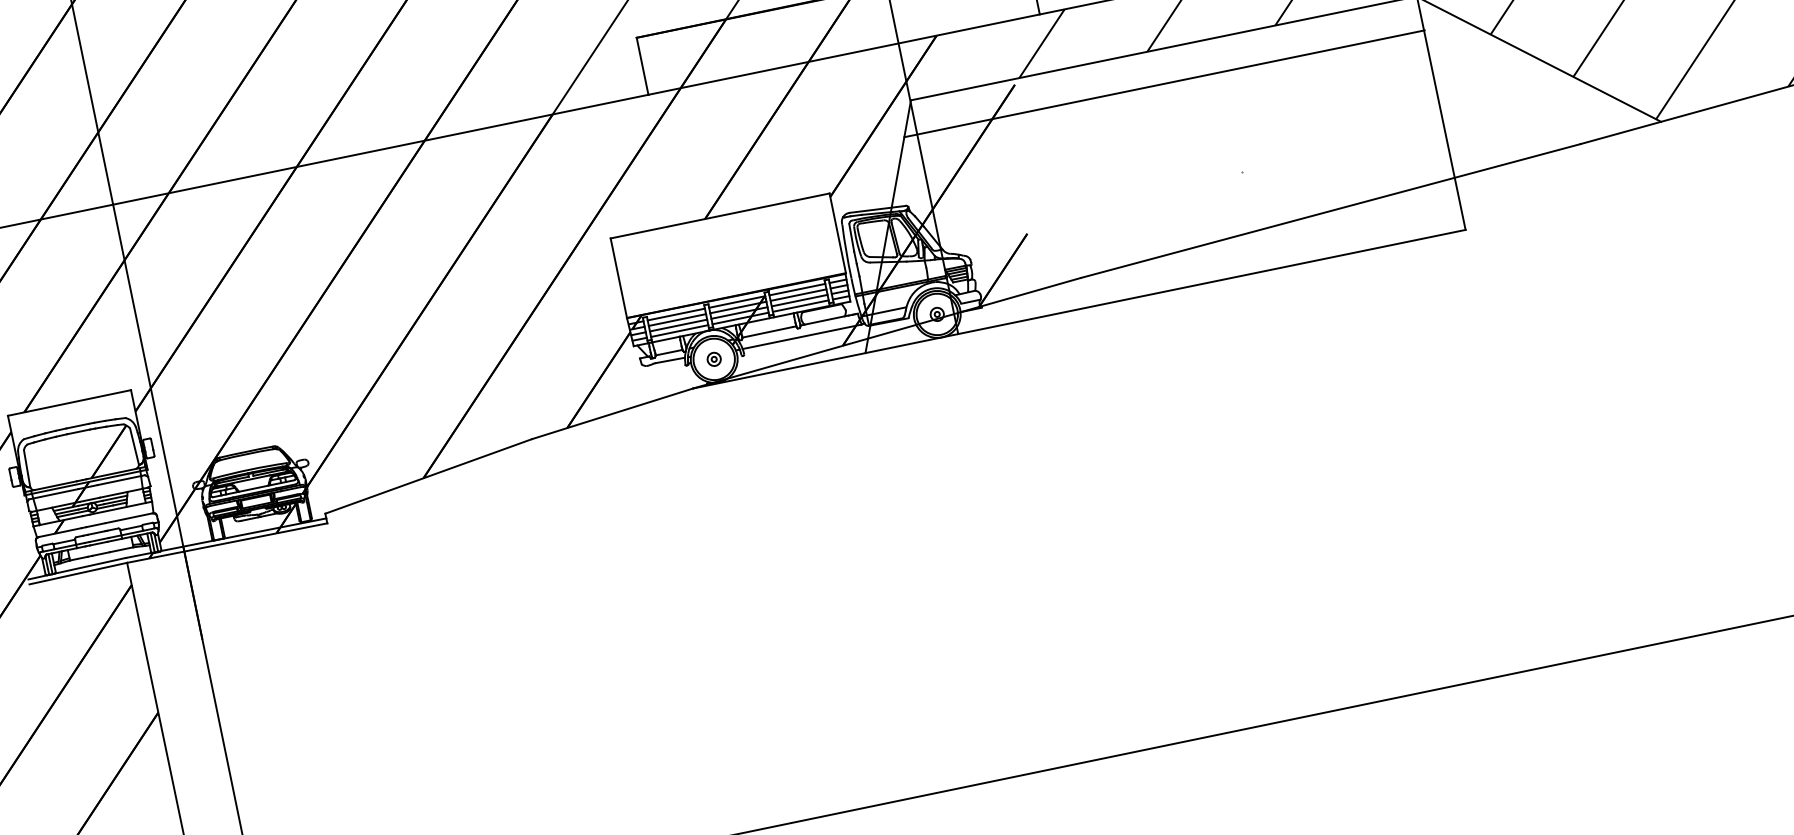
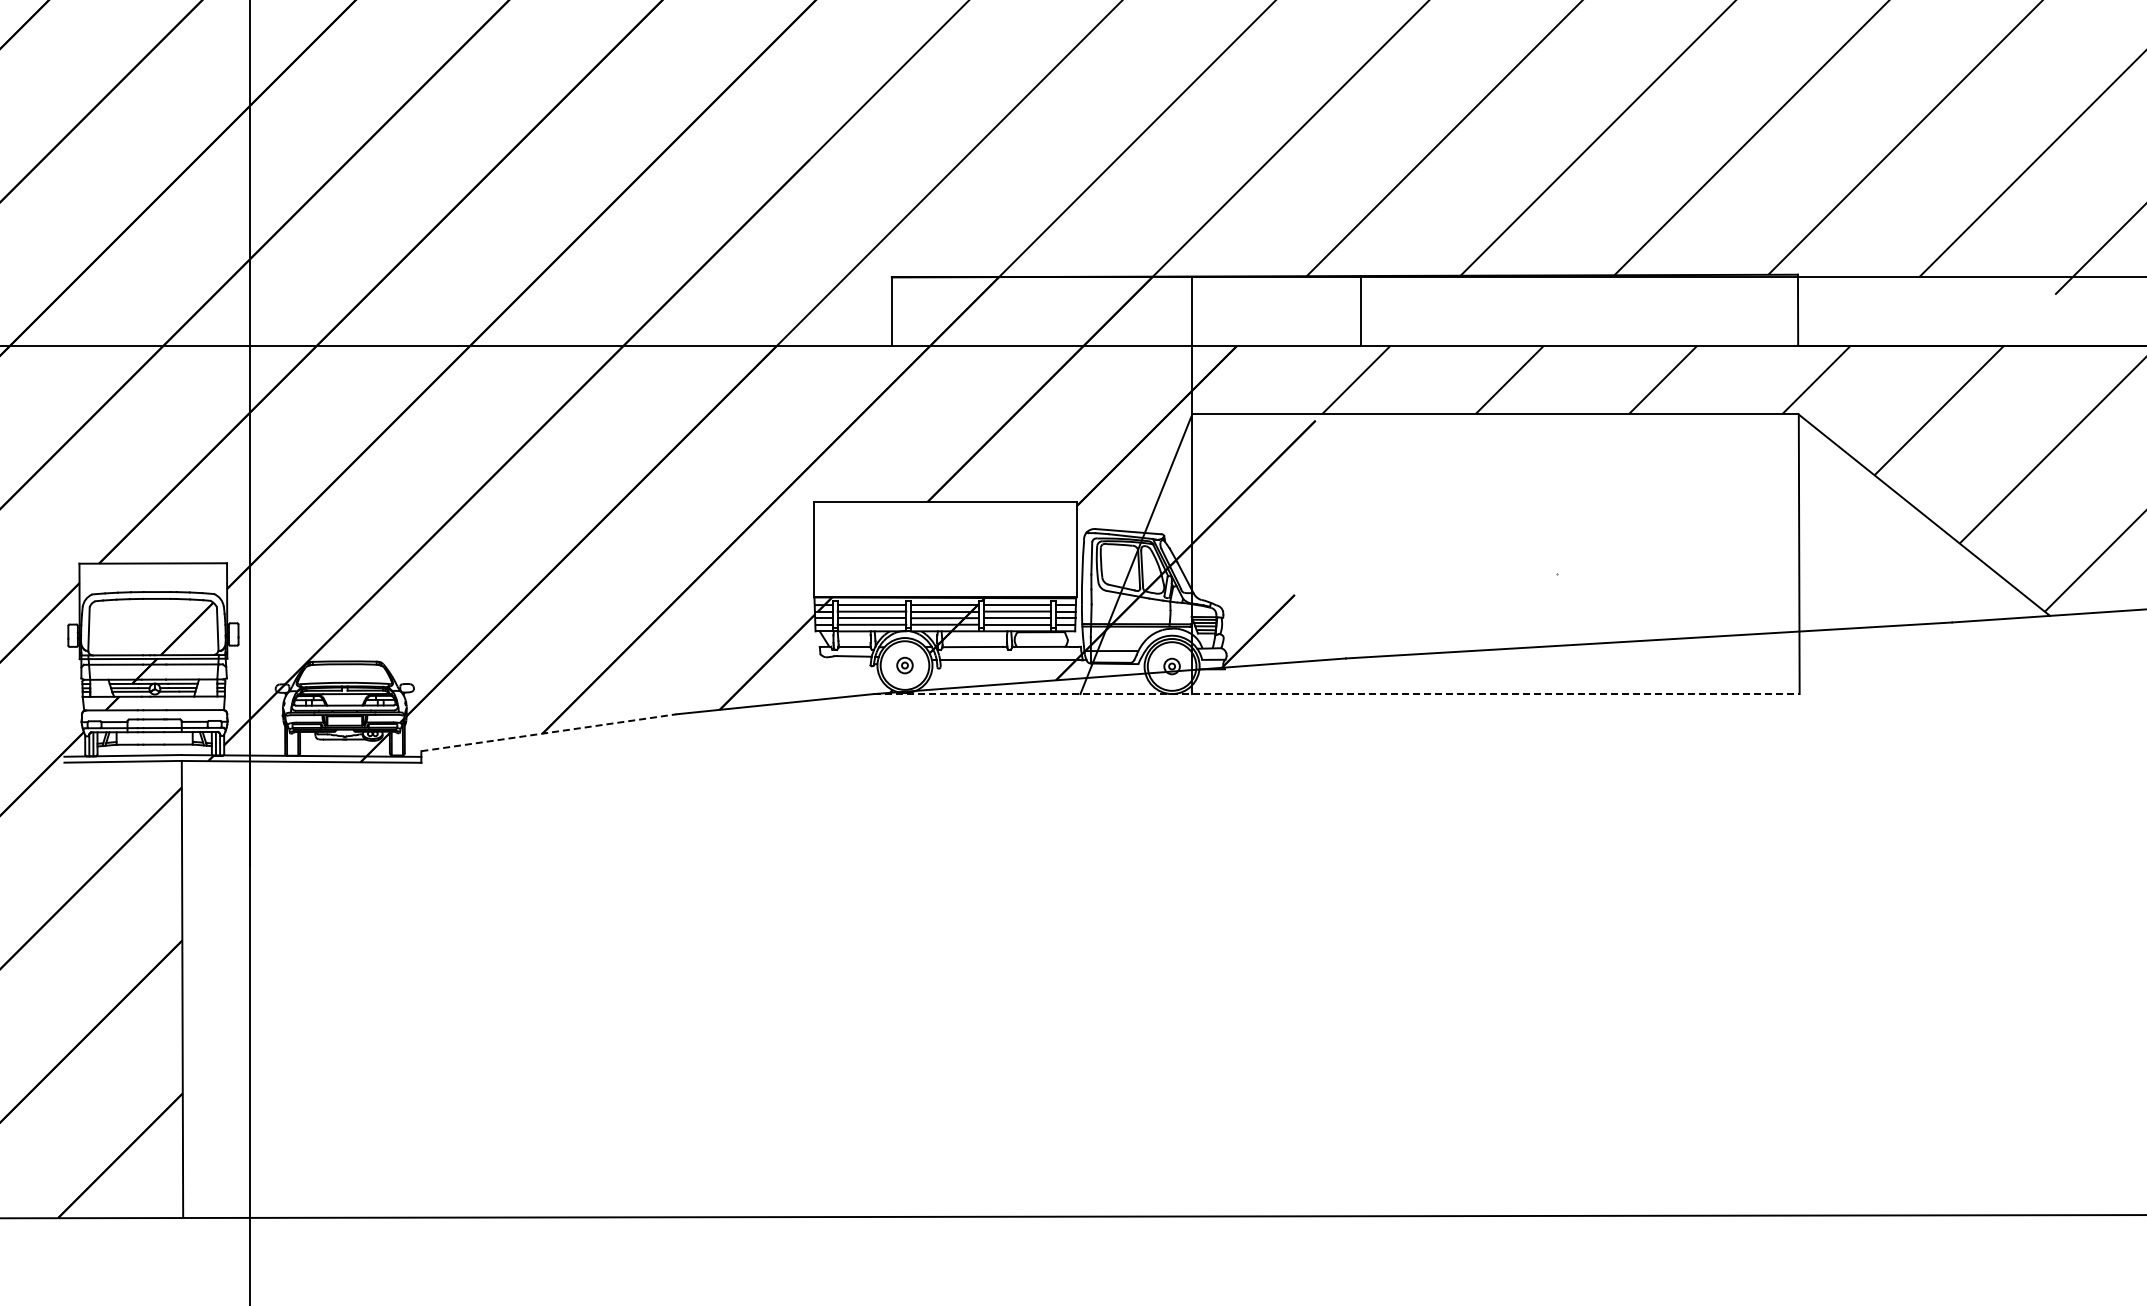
line: (1164, 83) -> (1487, 454), removed
line: (1079, 309) -> (1336, 694), solid -> dashed
line: (428, 476) -> (548, 732), solid -> dashed

